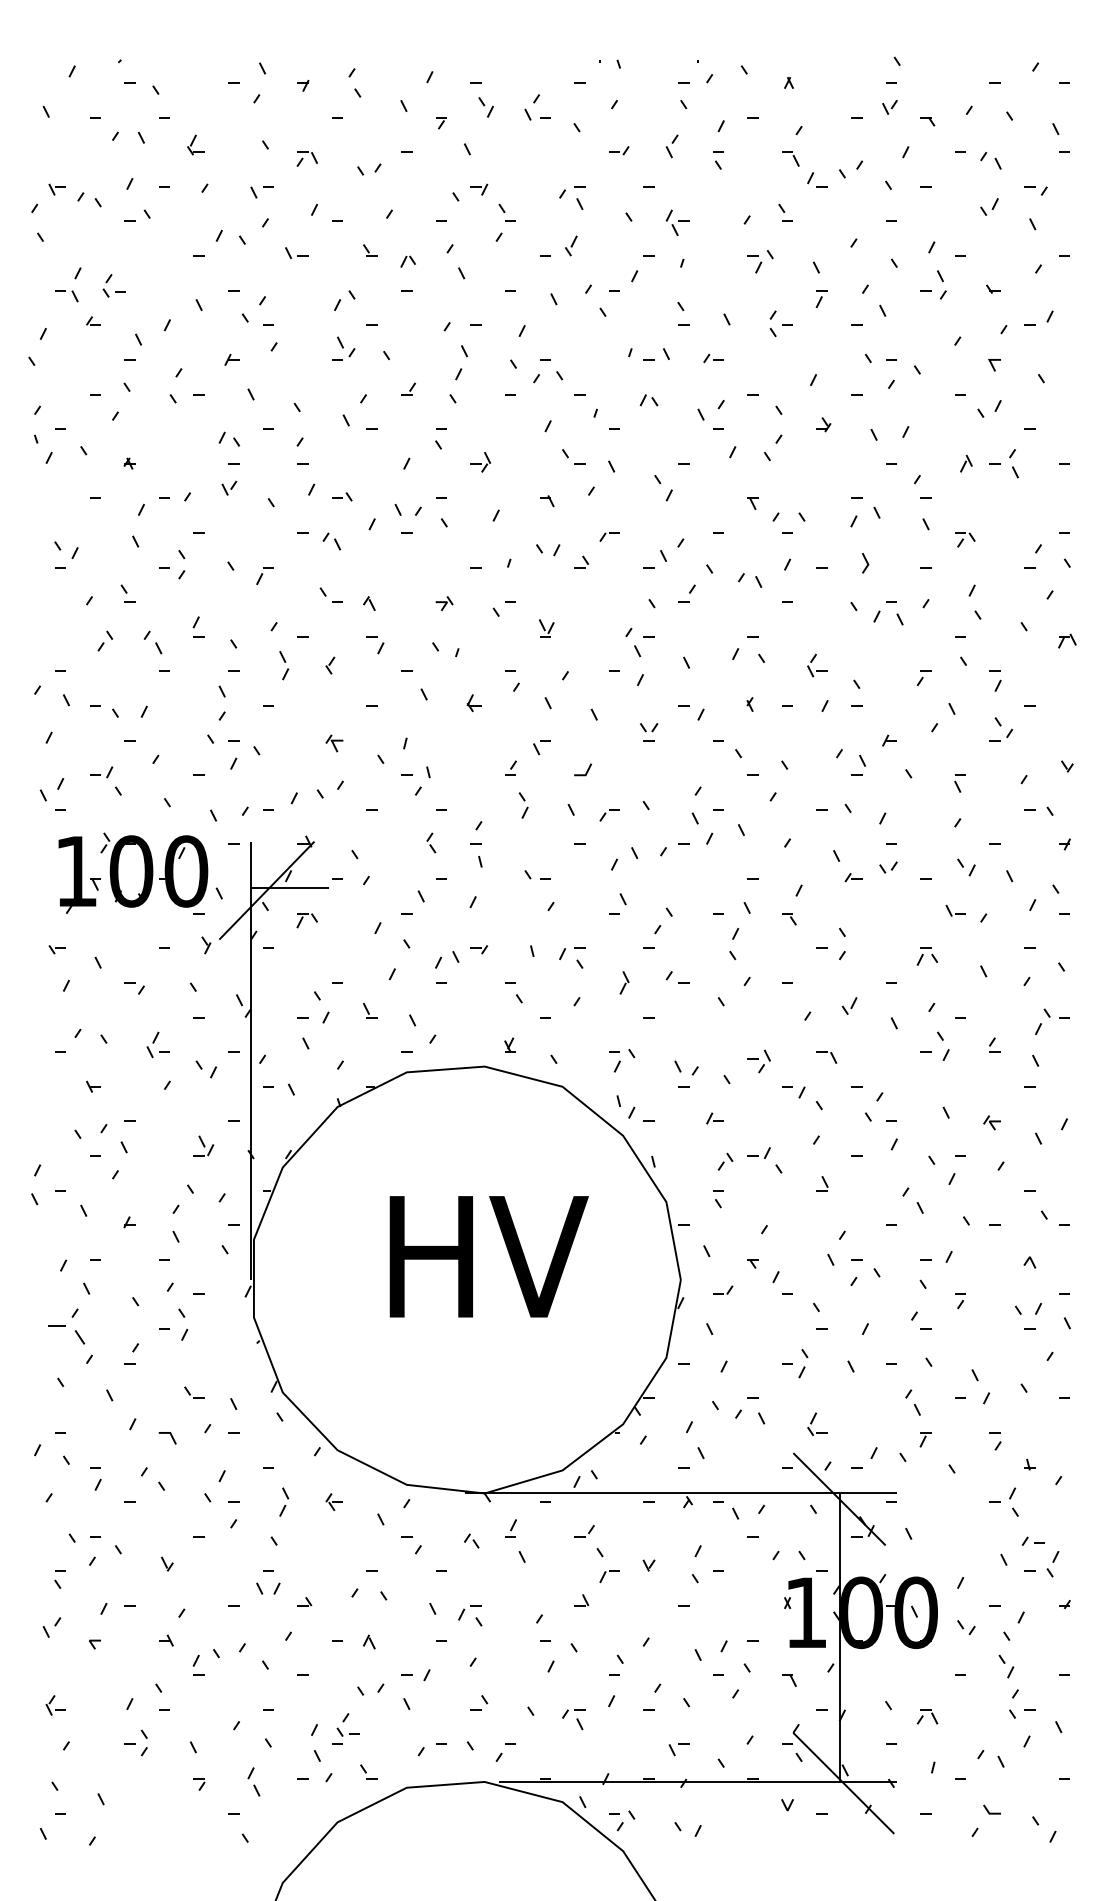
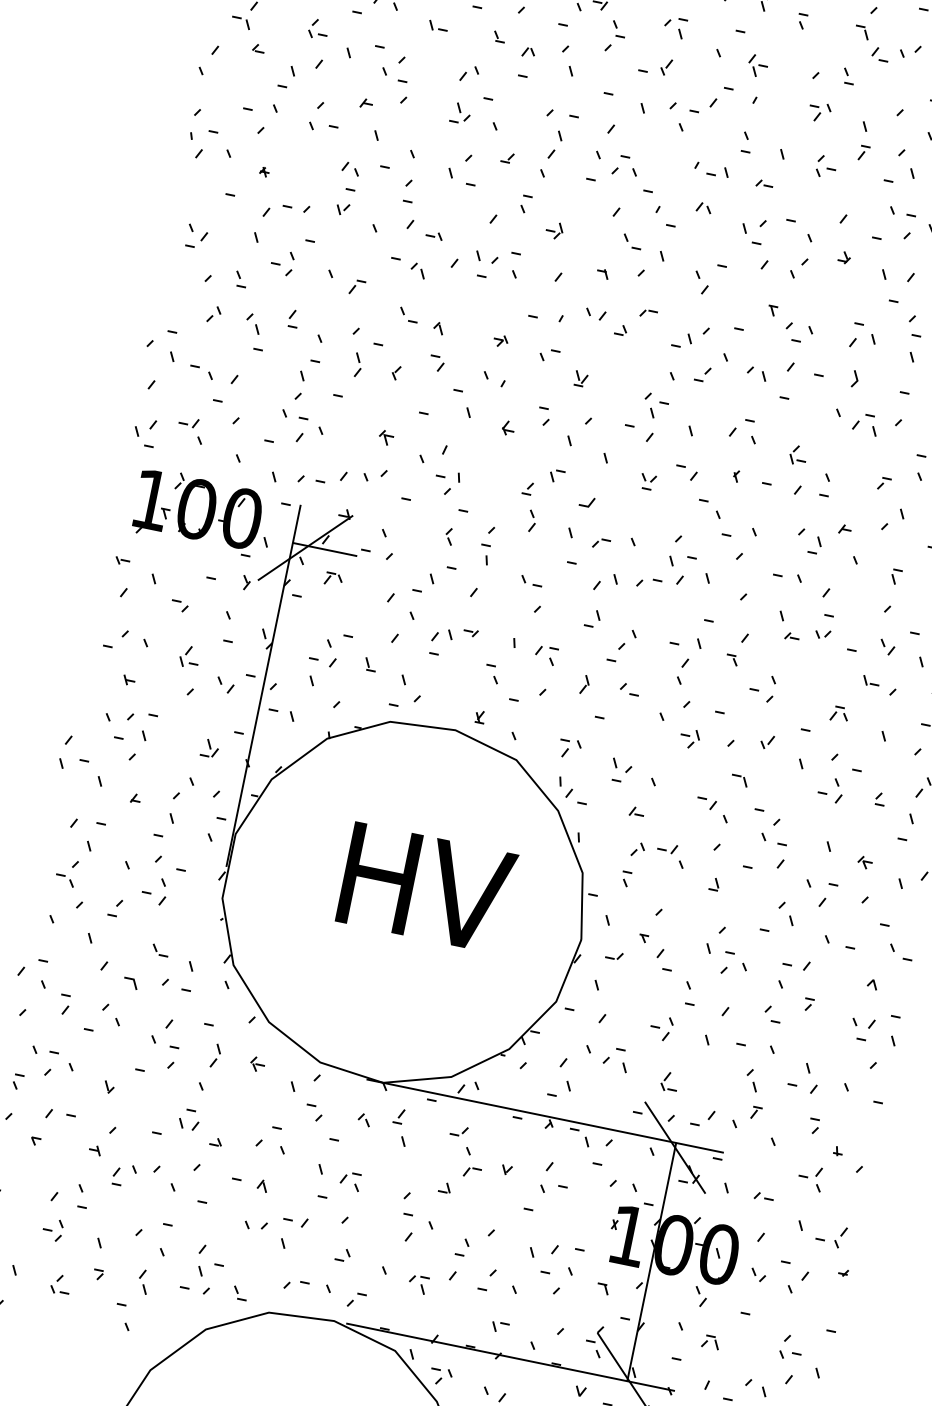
part: (115, 291) -> (318, 34), moved
part: (758, 1061) -> (689, 738), moved
part: (66, 1334) -> (64, 880), size x0.62
part: (1033, 1540) -> (764, 1196), moved
part: (1006, 1666) -> (700, 1296), moved
part: (347, 1724) -> (60, 1284), moved

